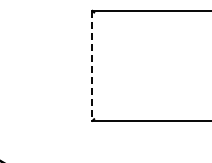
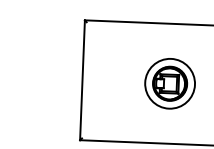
line: (92, 65) -> (82, 79), dashed -> solid
part: (172, 65) -> (169, 83), added

